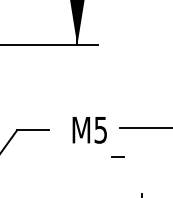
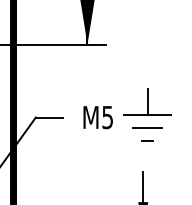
line: (147, 111) -> (147, 101), added
line: (147, 141) -> (147, 127), added
line: (118, 156) -> (147, 140), moved

